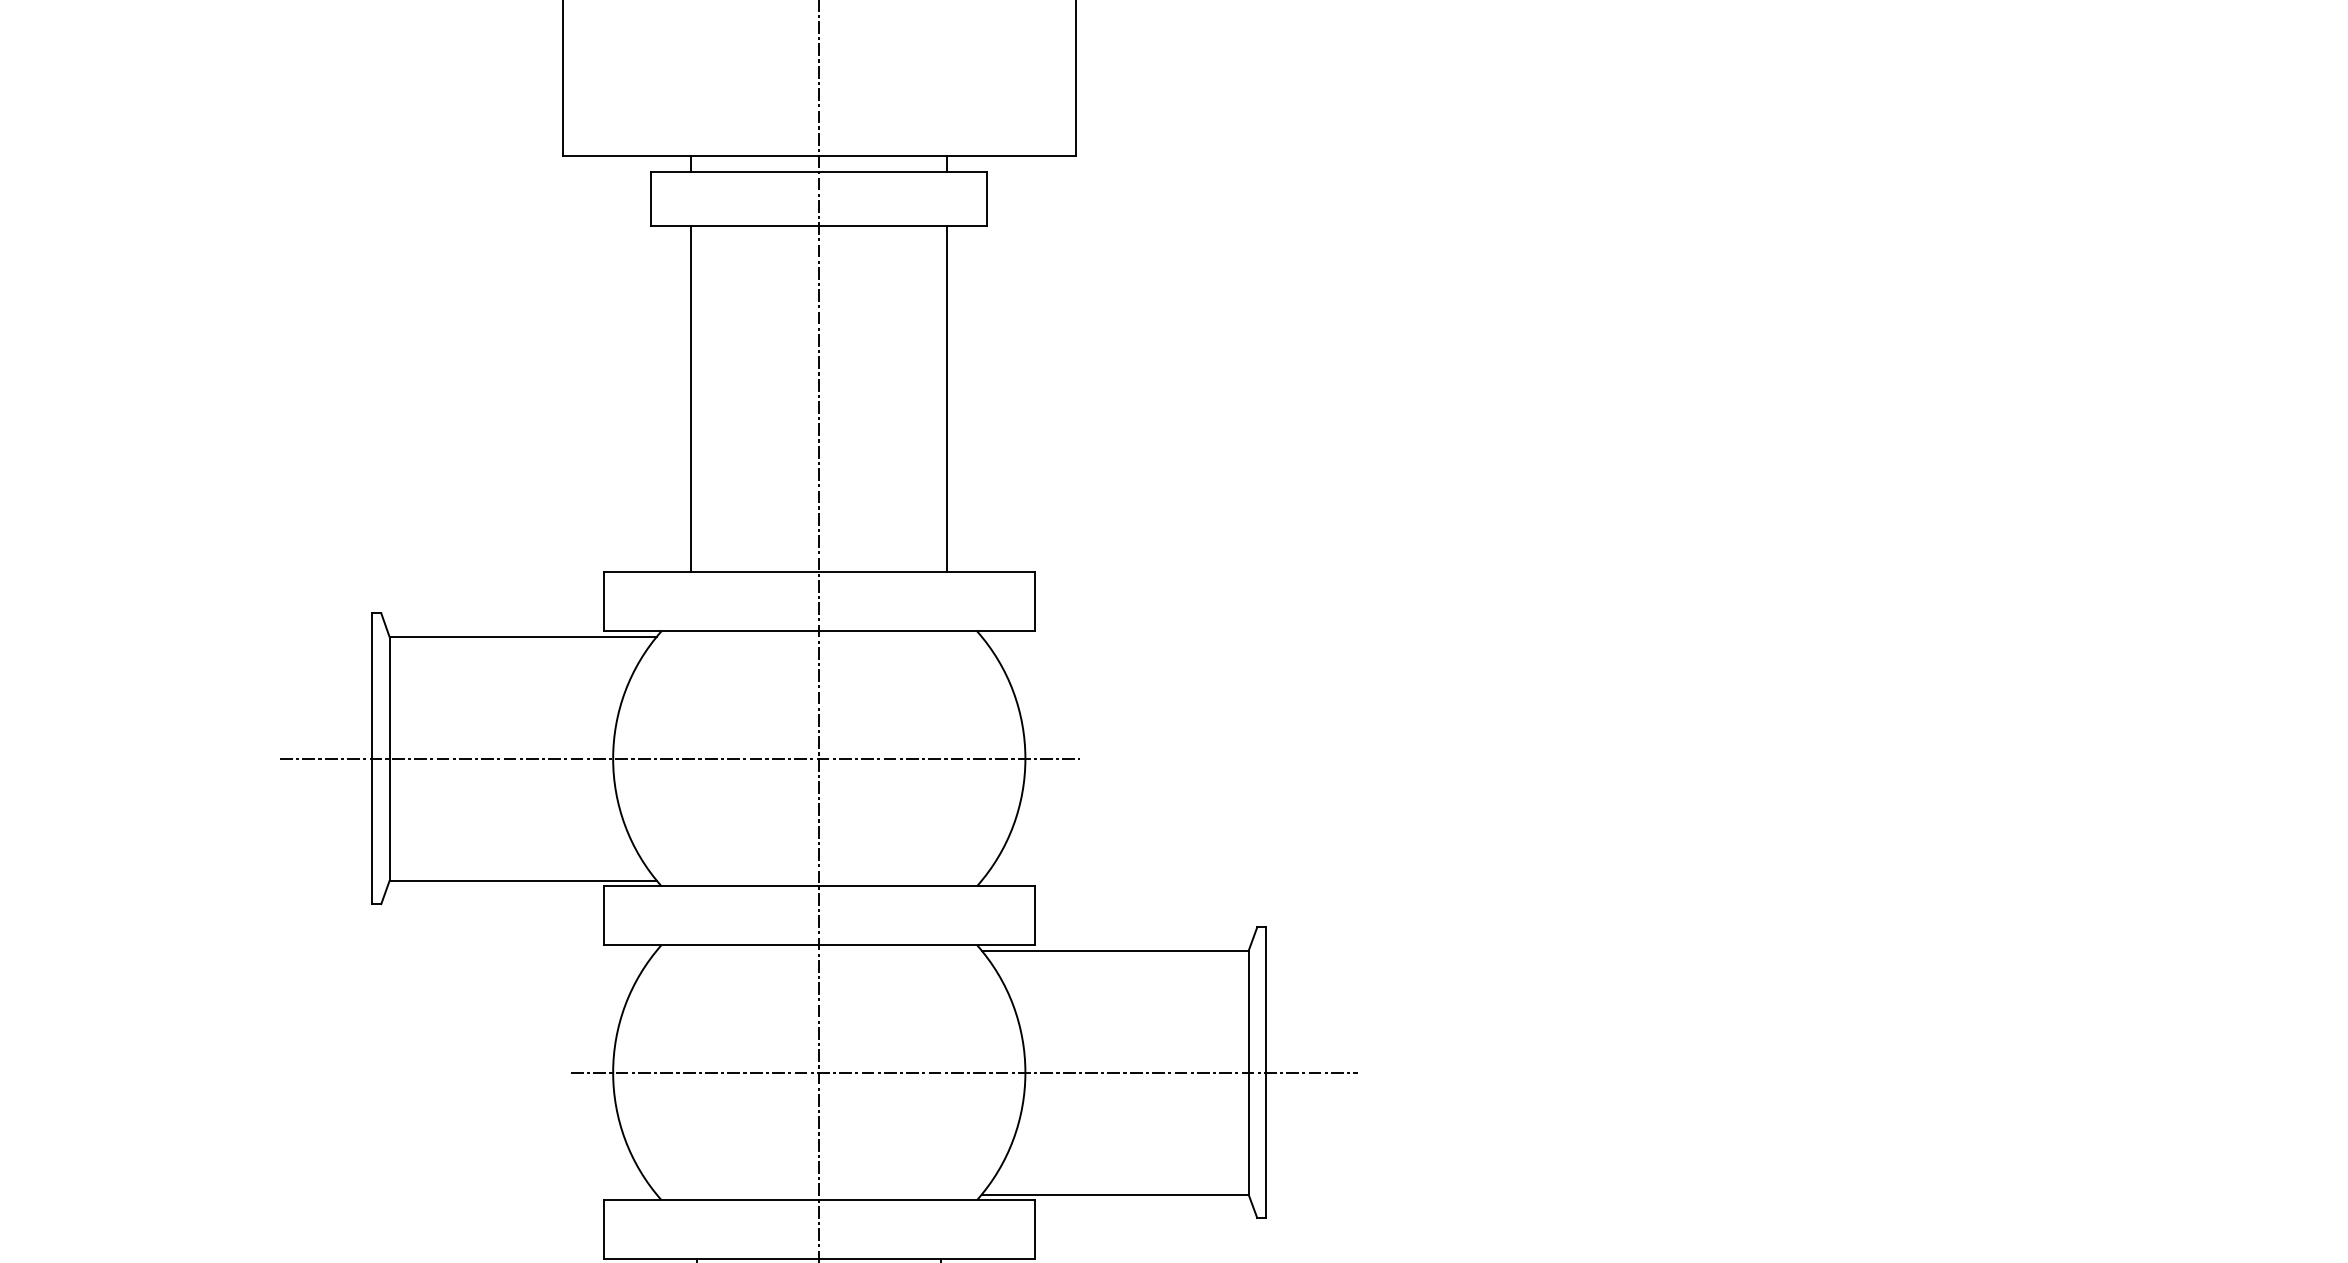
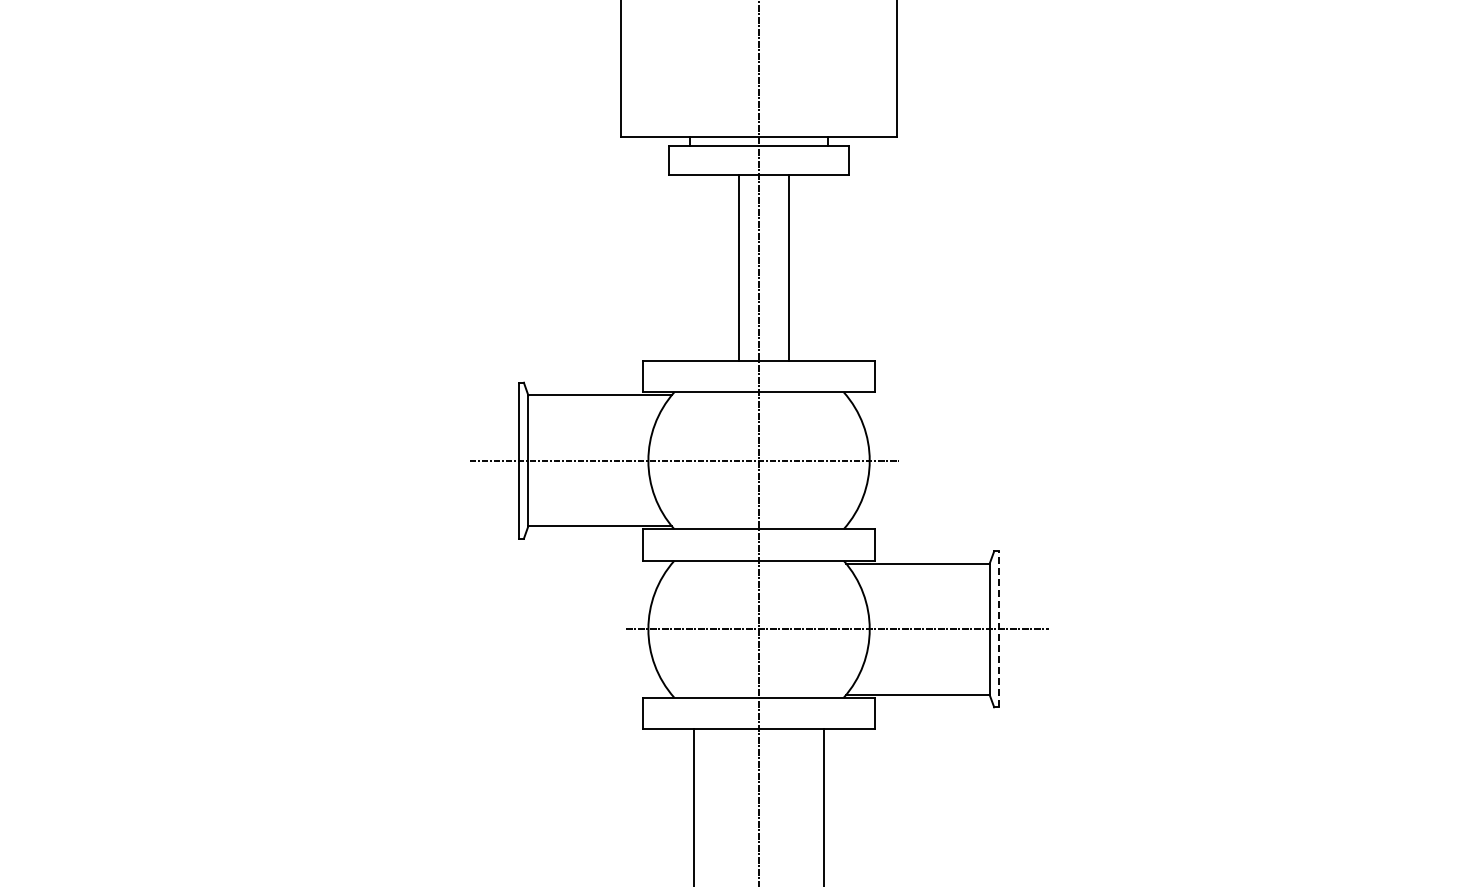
line: (691, 398) -> (739, 267), moved
line: (946, 398) -> (788, 267), moved
line: (1267, 1071) -> (999, 628), solid -> dashed

